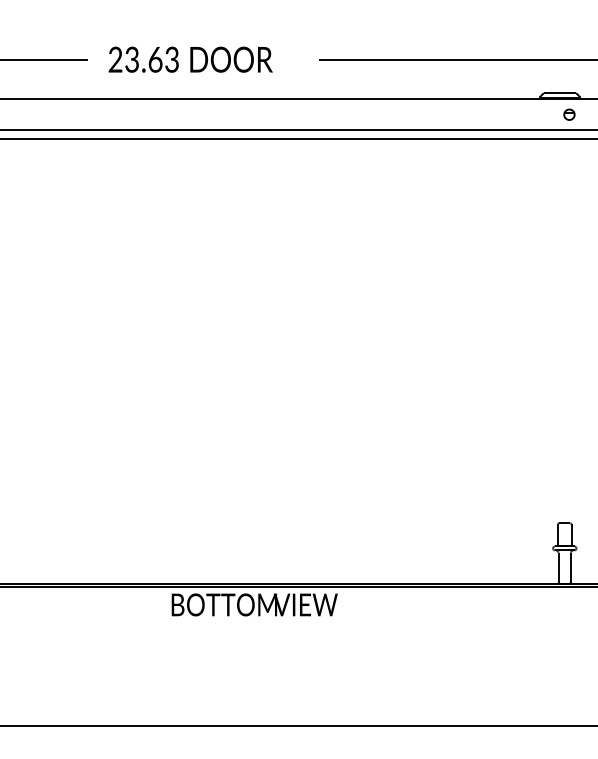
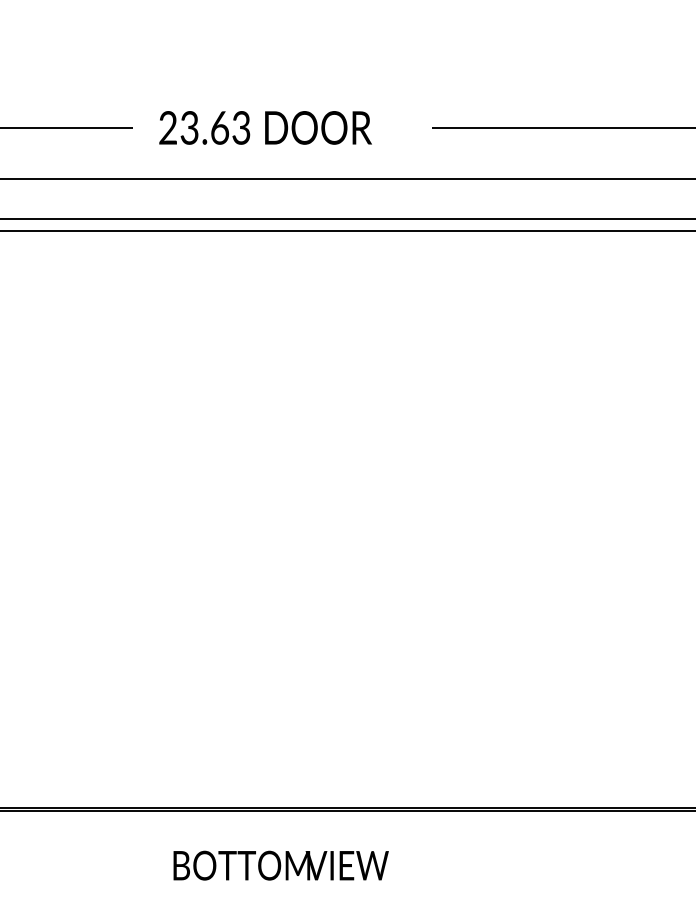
text: (254, 604) -> (280, 865), moved

